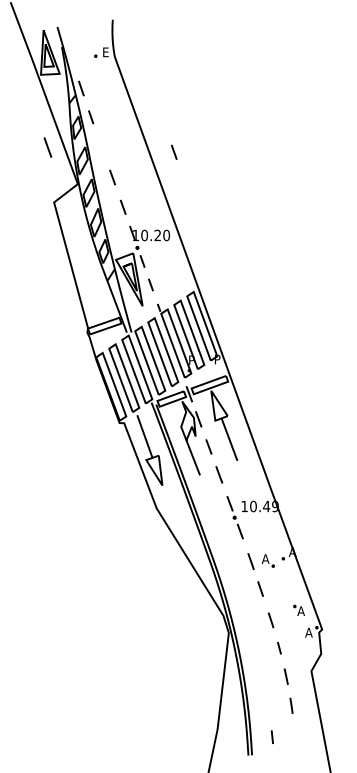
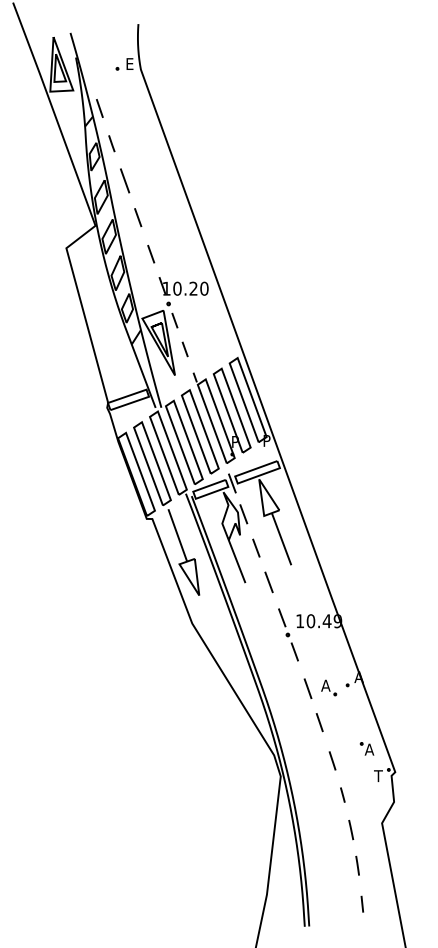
line: (47, 147) -> (124, 180), moved
line: (173, 151) -> (212, 185), removed
text: (308, 632) -> (378, 775), A -> T
line: (271, 736) -> (361, 903), moved

